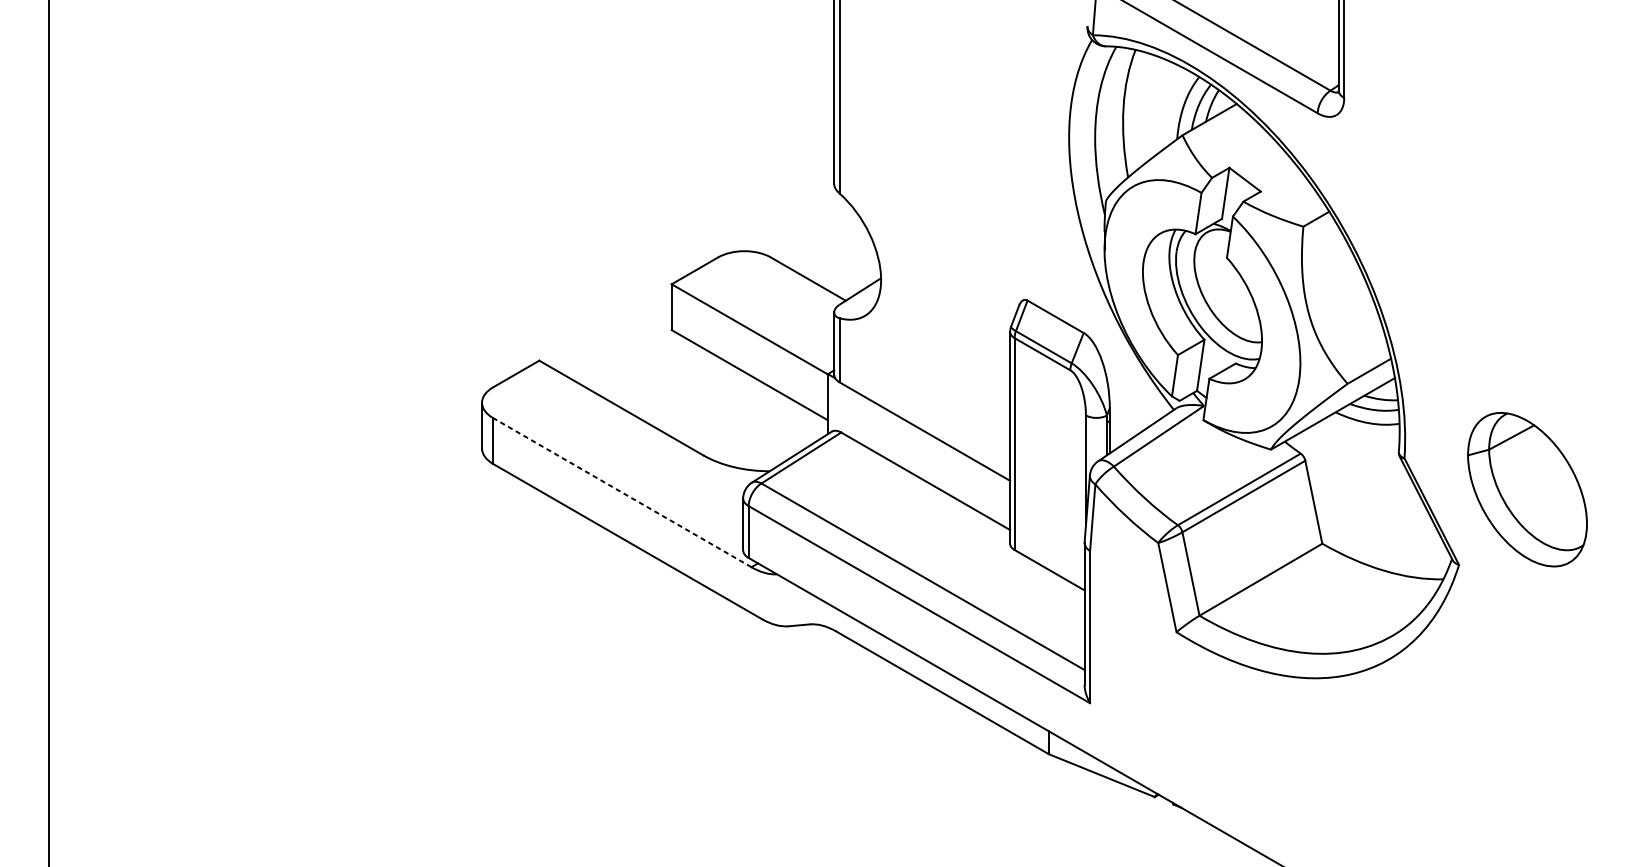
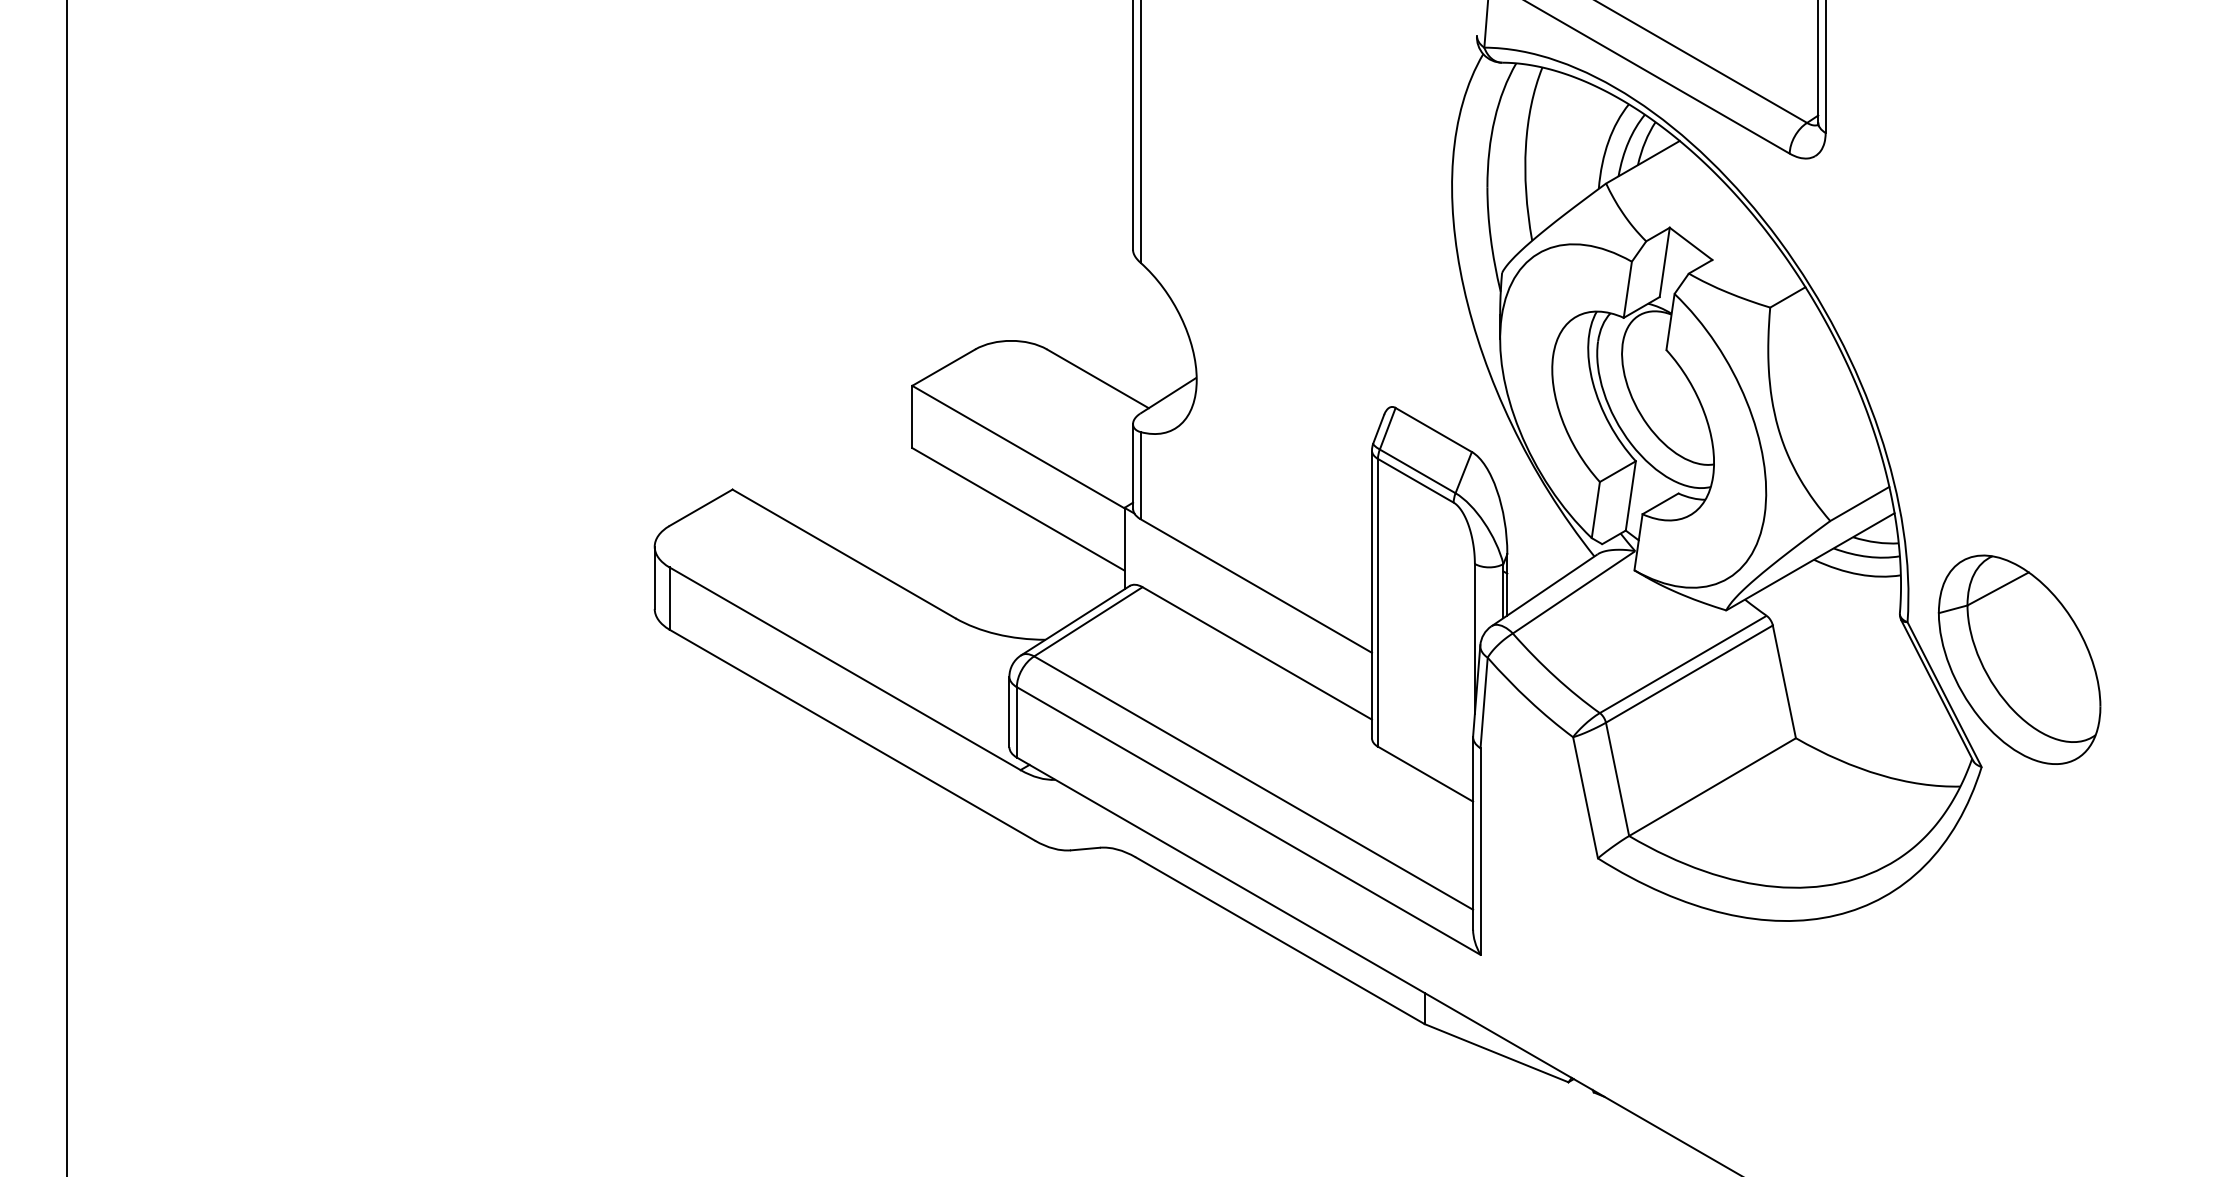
part: (1527, 489) -> (2019, 659), moved
line: (622, 492) -> (845, 668), dashed -> solid

